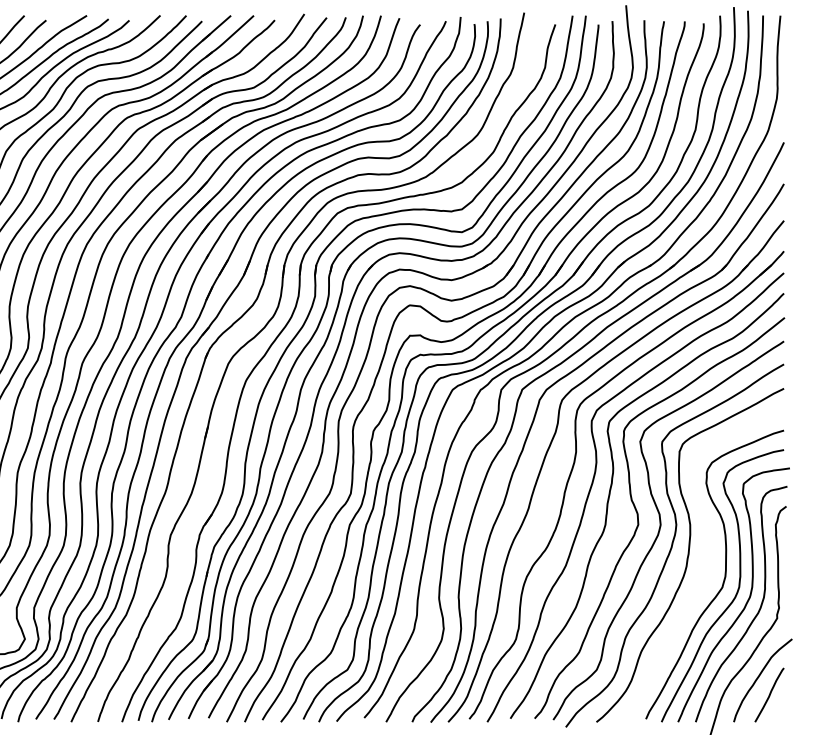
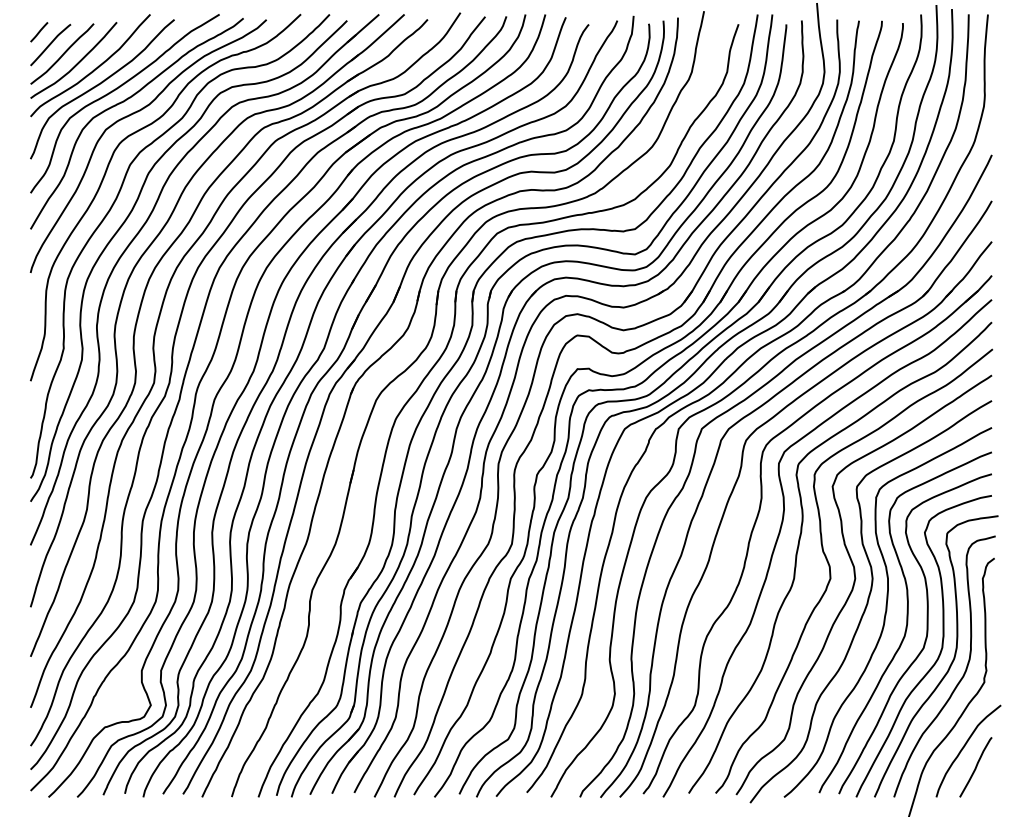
curve: (706, 564) -> (906, 622), added

